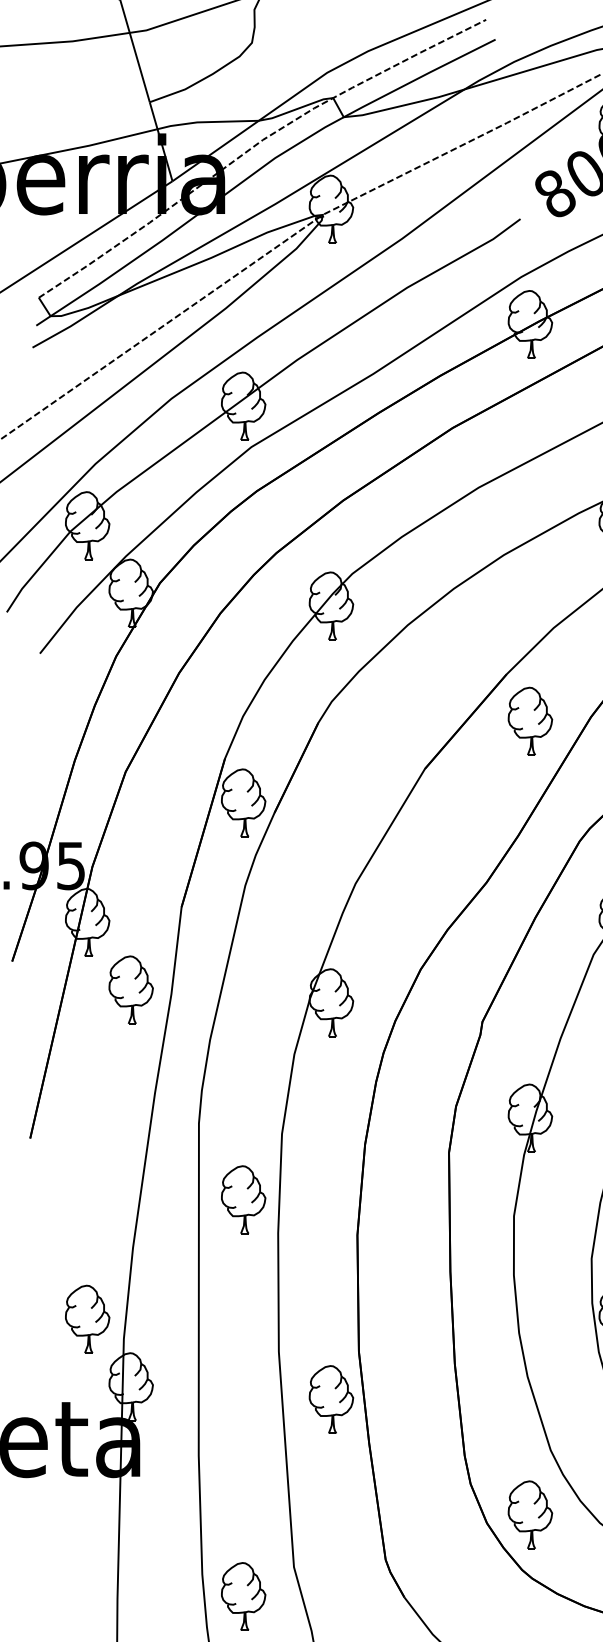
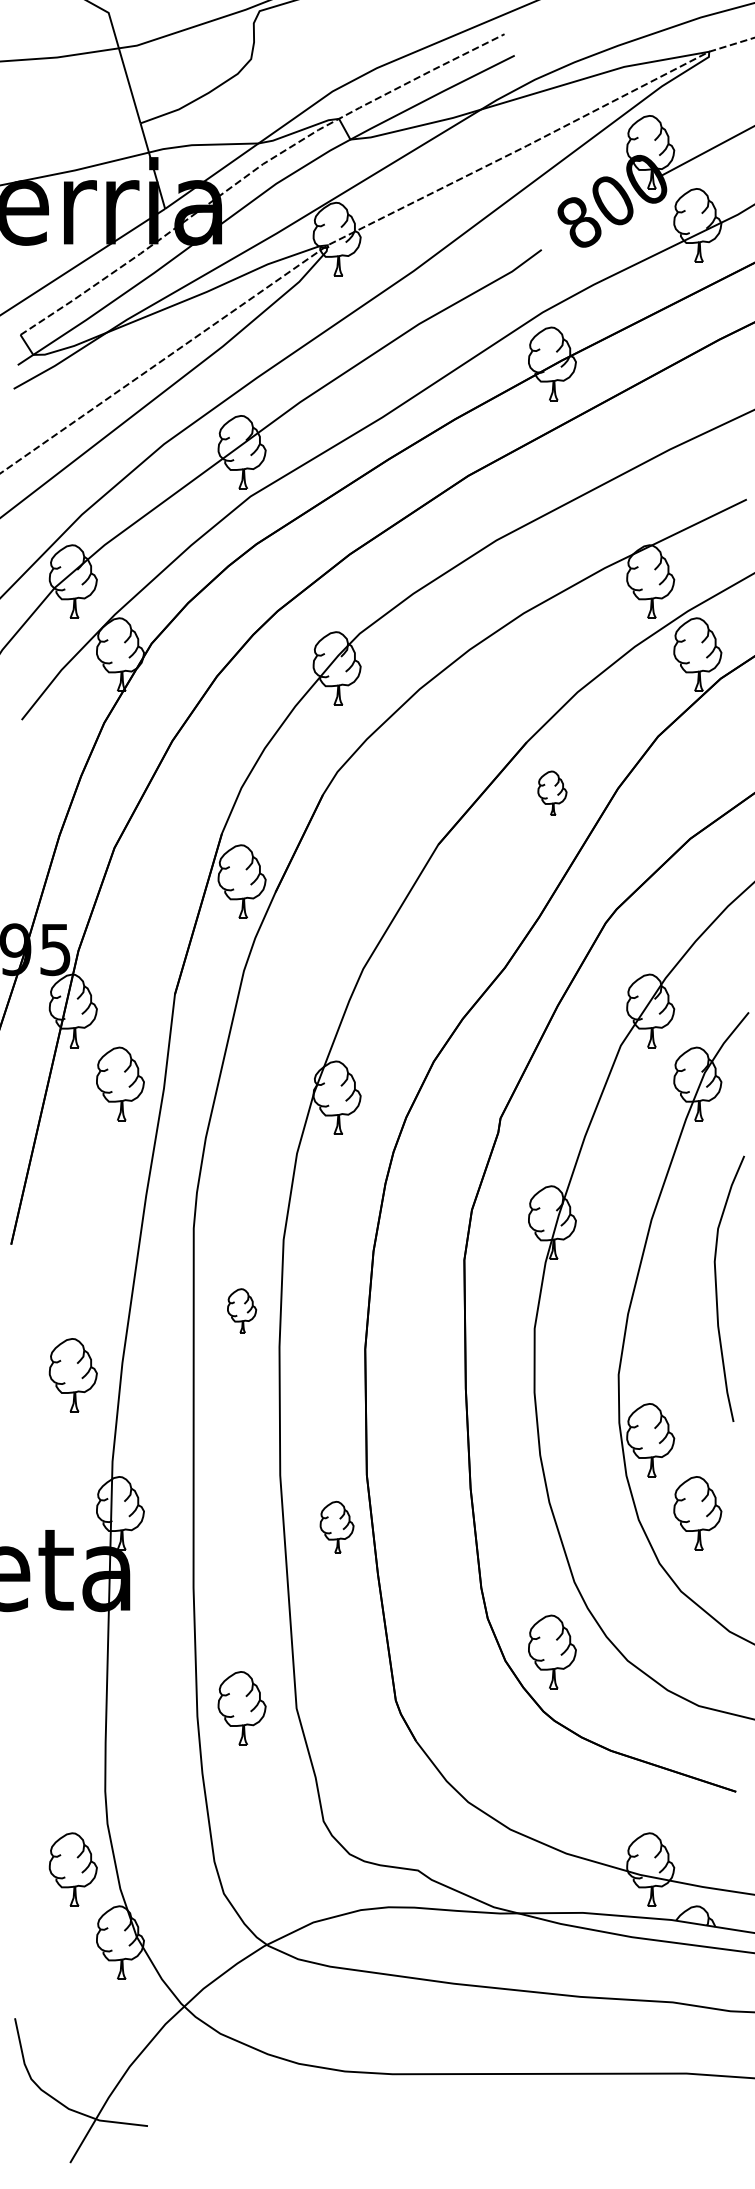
part: (530, 721) -> (552, 793), size x0.6
part: (243, 1199) -> (241, 1310), size x0.6
part: (86, 1319) -> (72, 1375), moved
part: (330, 1399) -> (336, 1527), size x0.7
part: (243, 1596) -> (241, 1708), moved

